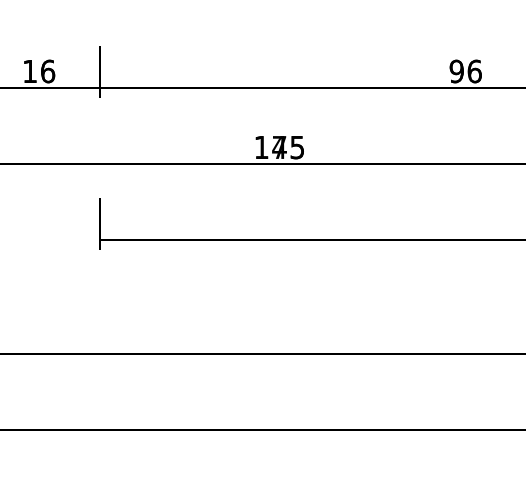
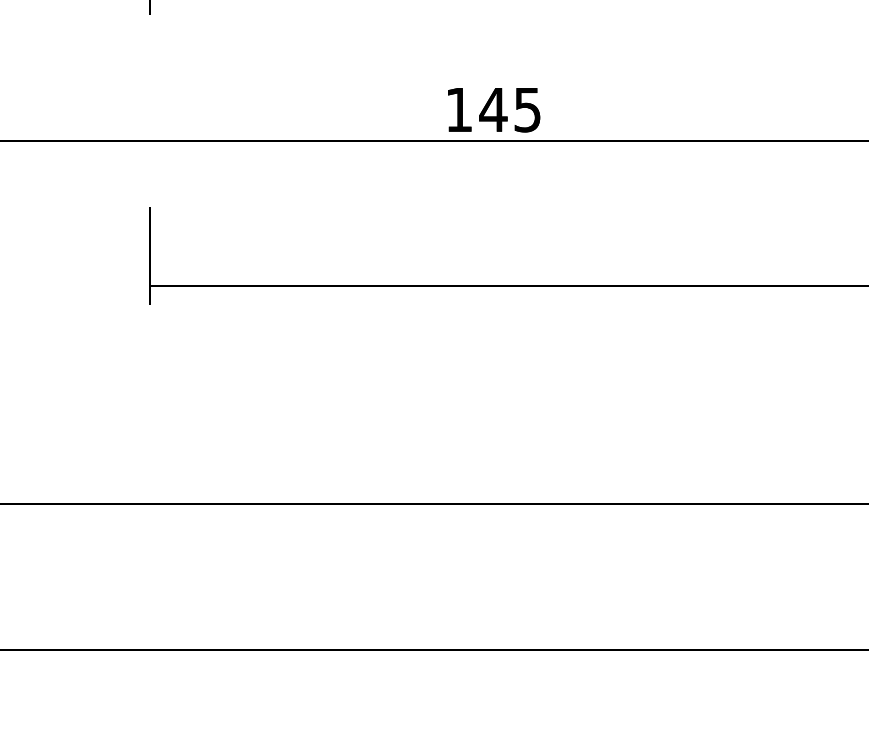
text: (279, 147) -> (493, 109), 175 -> 145

